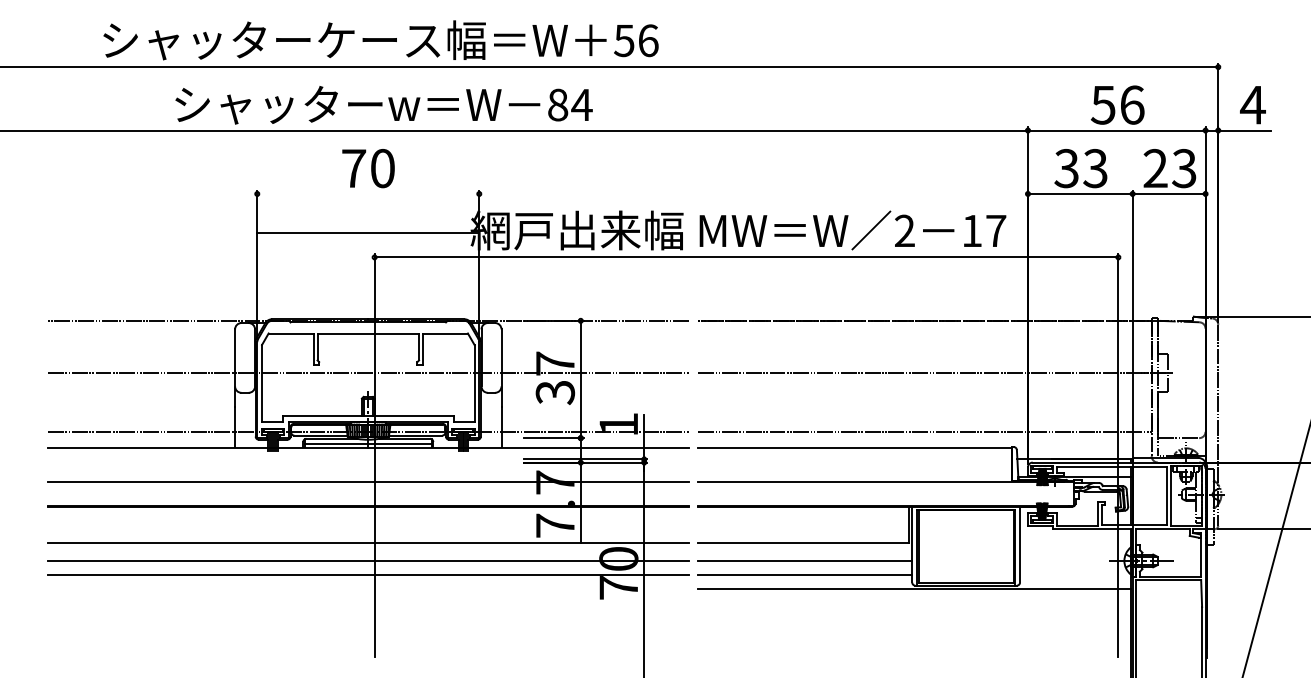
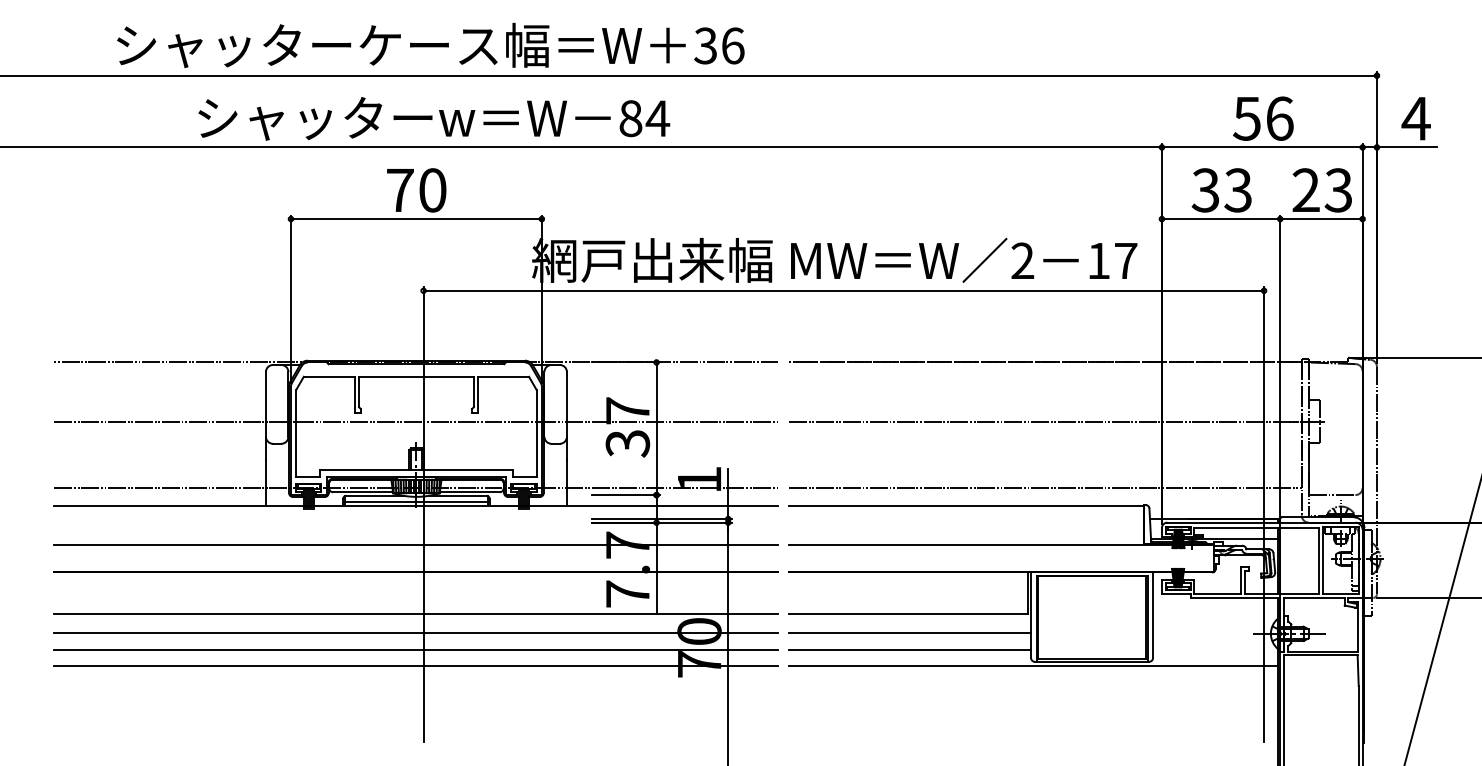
text: (624, 40) -> (705, 45), 56 -> 36
line: (368, 232) -> (416, 218), moved
line: (367, 589) -> (415, 666), added

